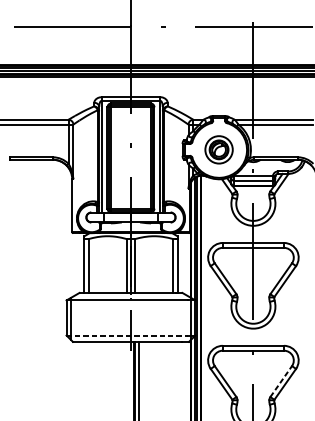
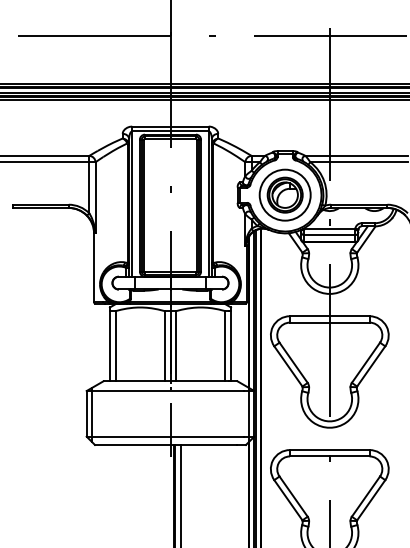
part: (218, 149) -> (284, 194), size x1.43
line: (127, 335) -> (165, 436), dashed -> solid
line: (280, 381) -> (365, 496), dashed -> solid

